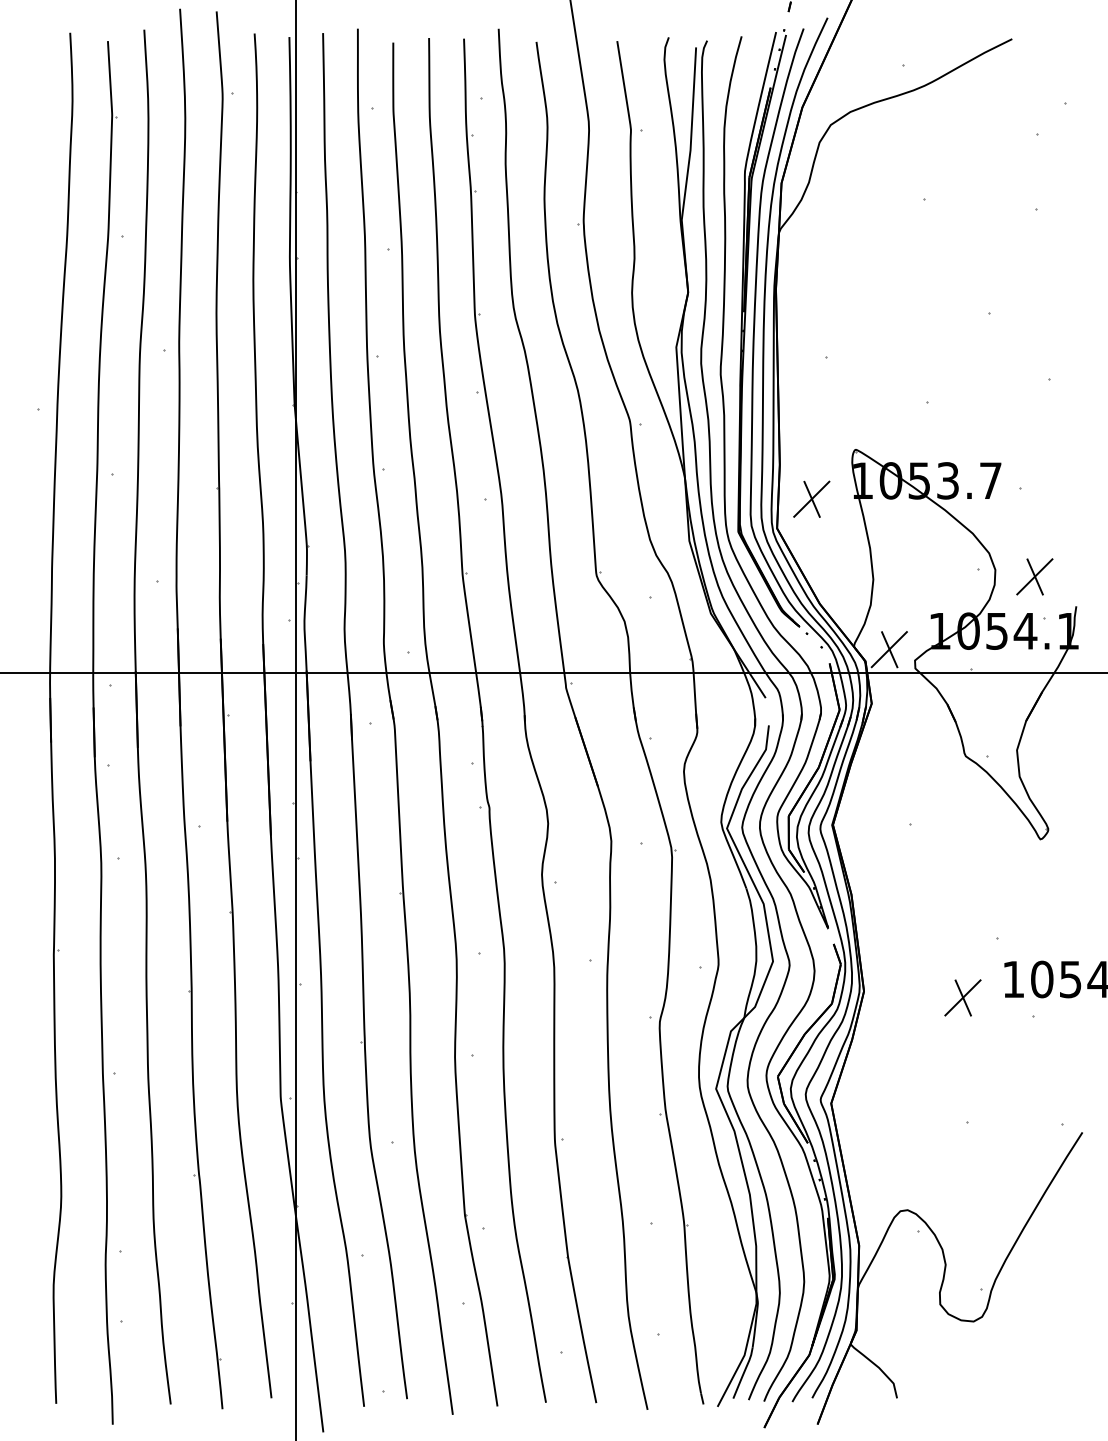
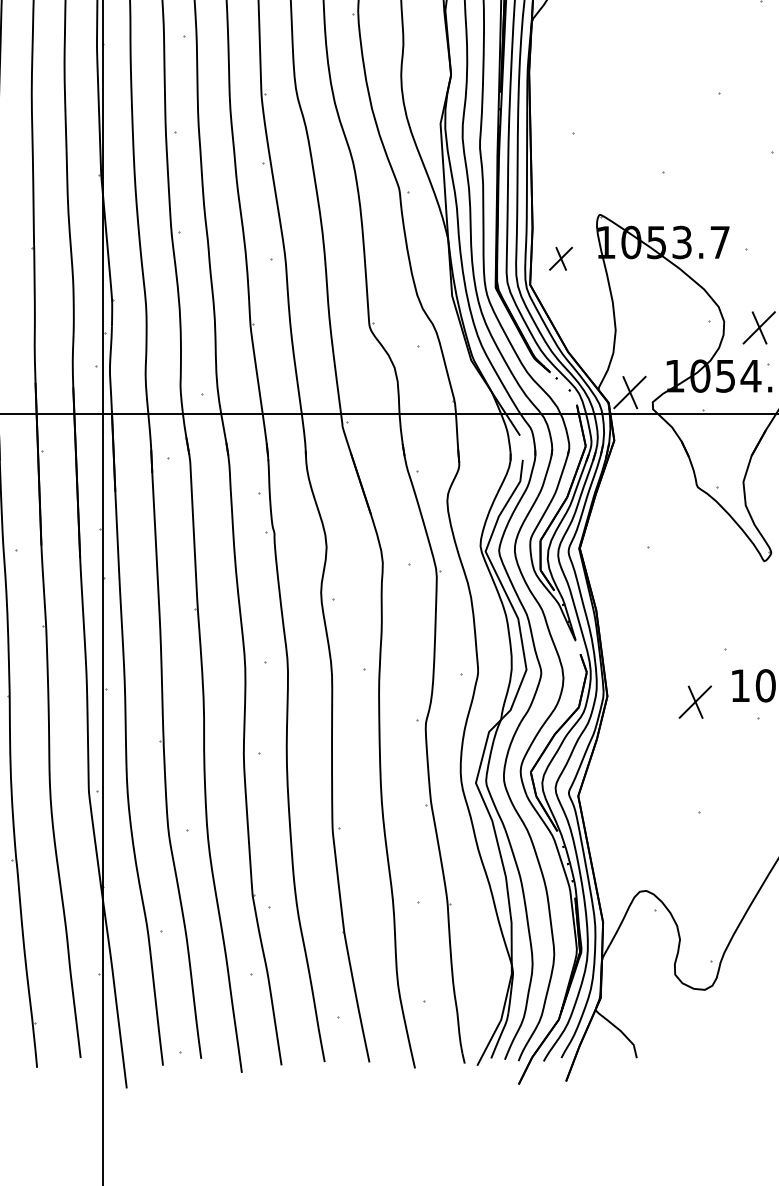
part: (811, 498) -> (560, 258), size x0.7

